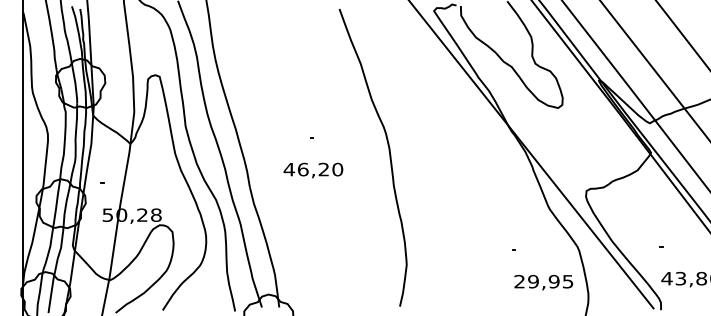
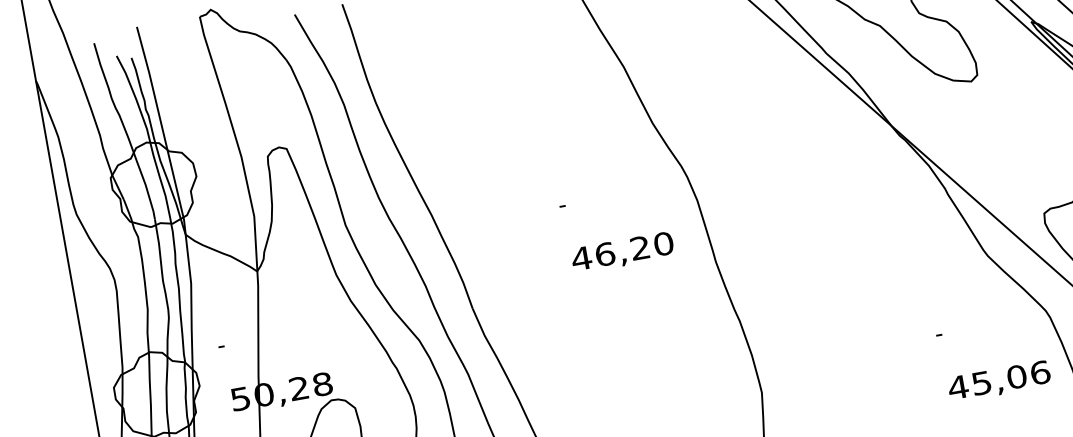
text: (313, 170) -> (622, 252), moved
text: (543, 281) -> (998, 379), 29,95 -> 45,06

